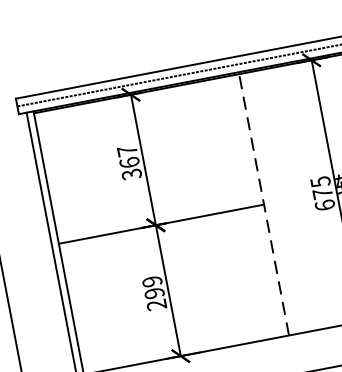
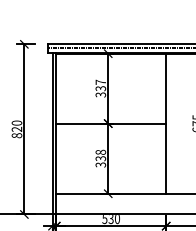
text: (128, 162) -> (100, 88), 367 -> 337
line: (264, 204) -> (166, 123), dashed -> solid
text: (153, 293) -> (100, 158), 299 -> 338

